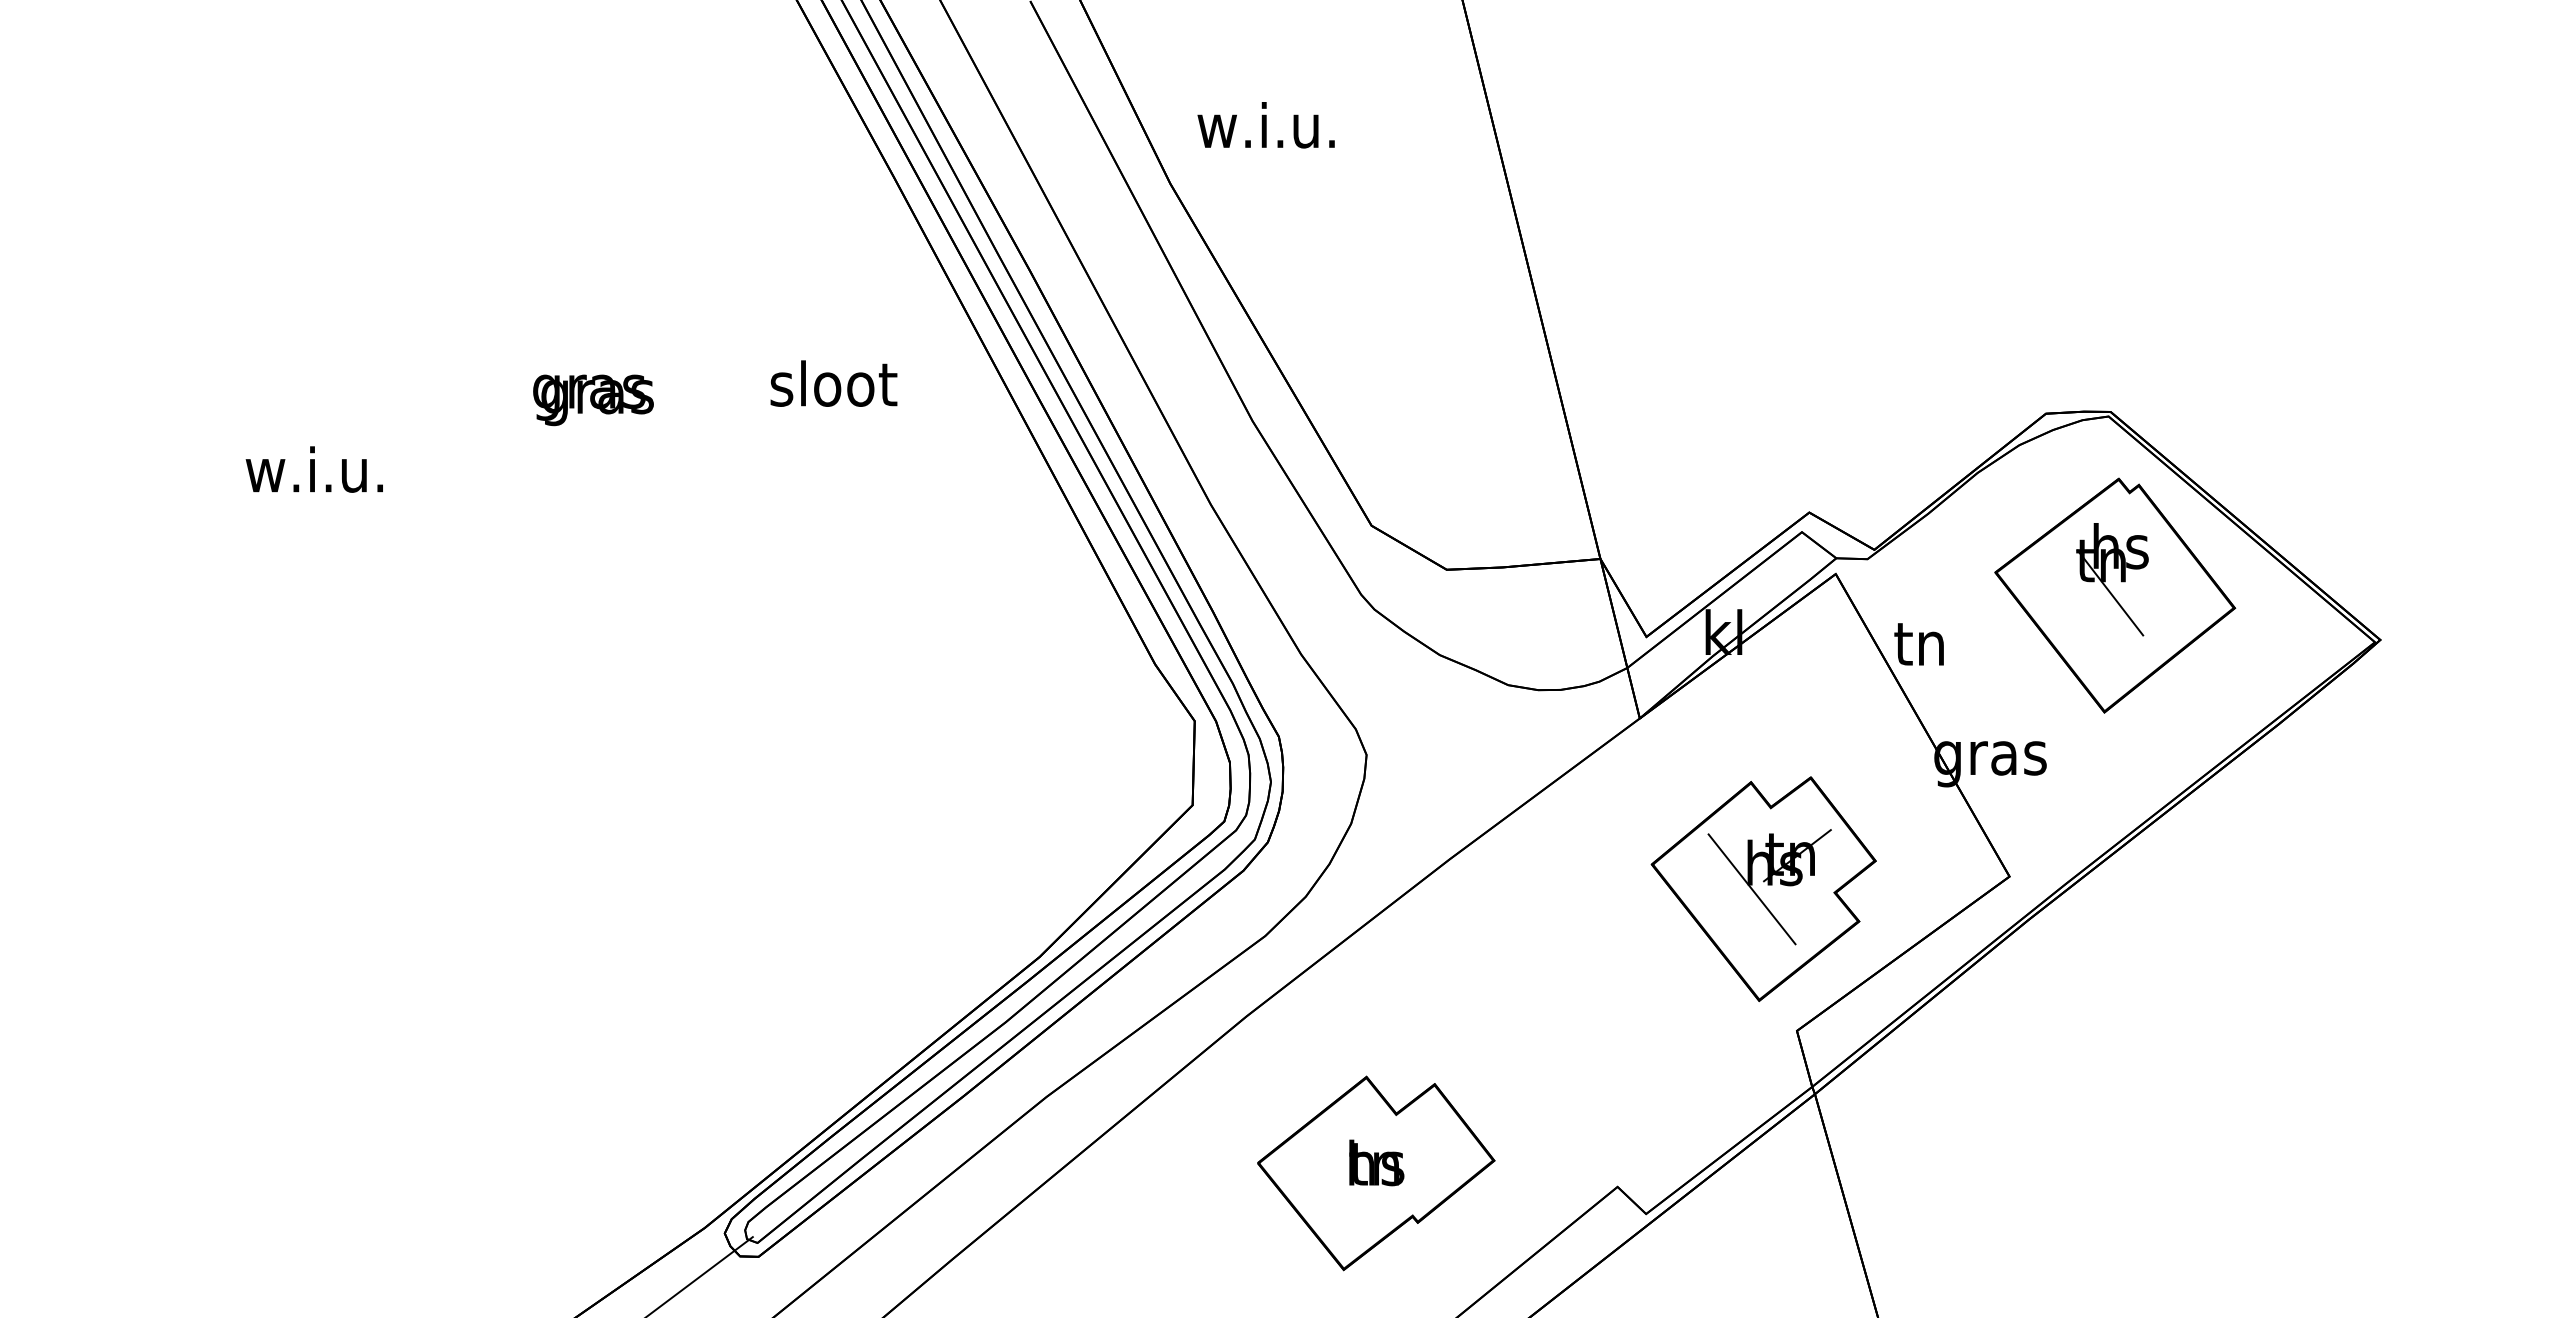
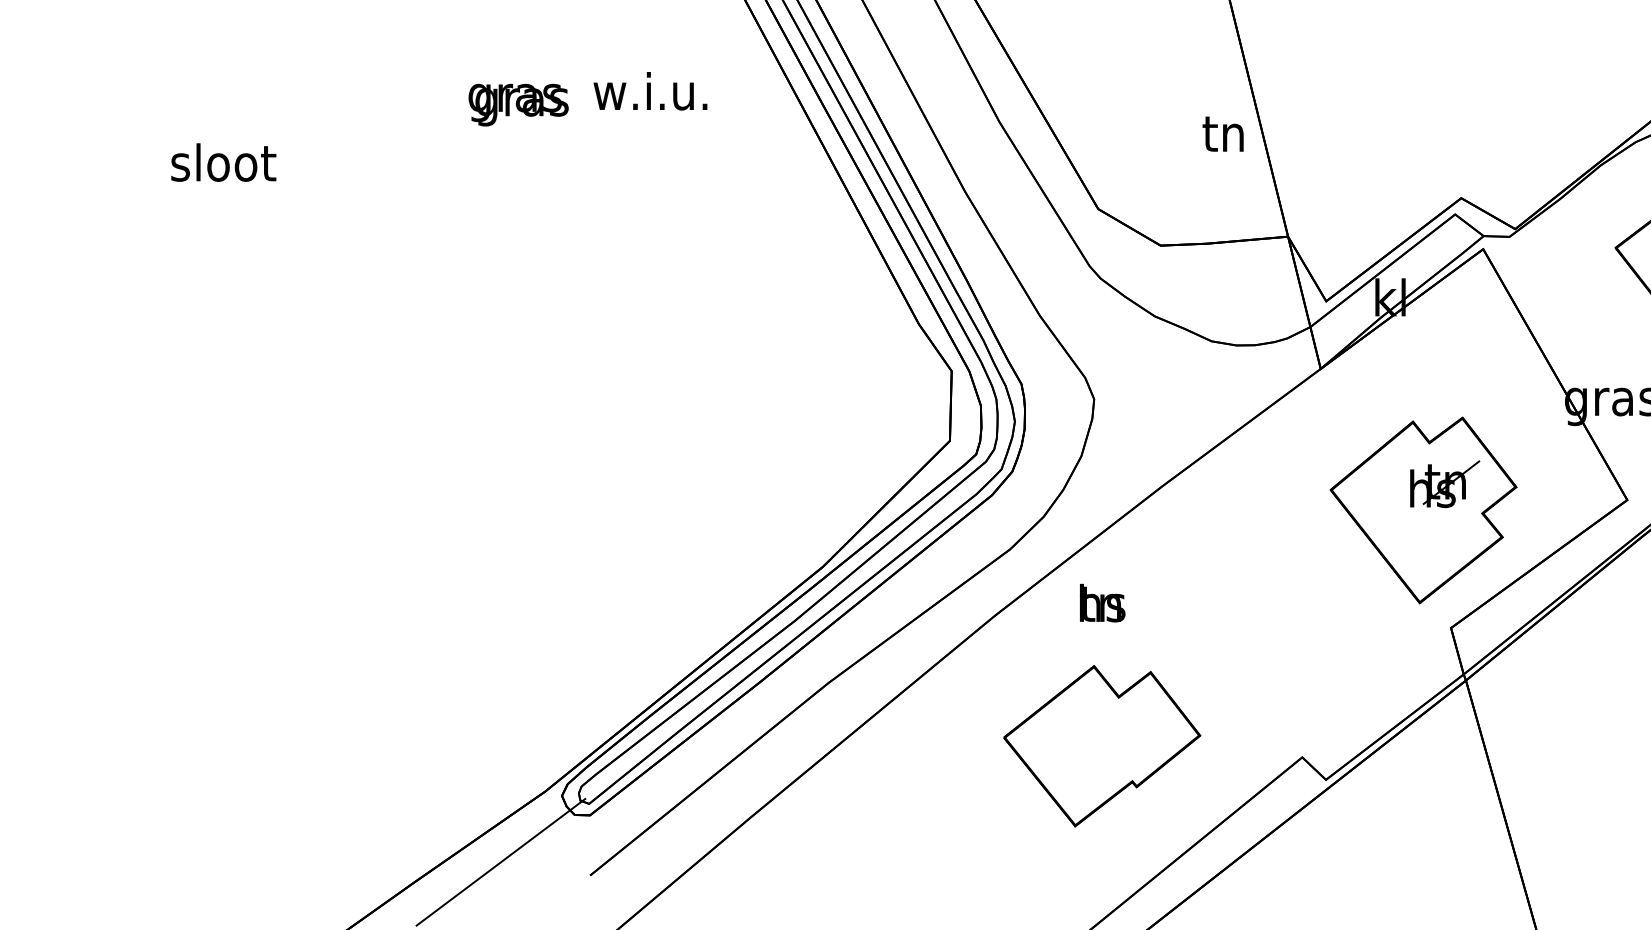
text: (831, 383) -> (650, 91), sloot -> w.i.u.
text: (593, 400) -> (518, 105), moved
text: (313, 469) -> (220, 162), w.i.u. -> sloot
text: (1918, 644) -> (1222, 134), moved
line: (1751, 889) -> (1413, 510), removed
text: (1376, 1162) -> (1102, 602), moved

